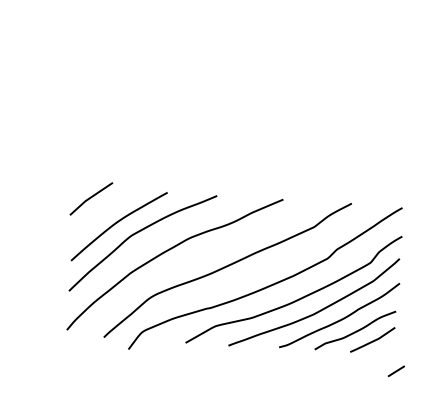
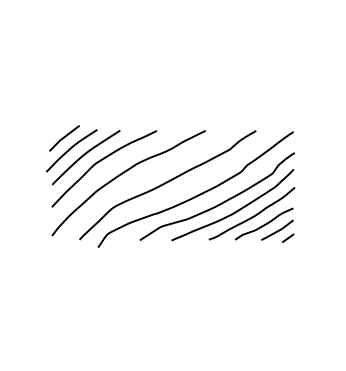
curve: (99, 214) -> (71, 149), added
line: (396, 370) -> (288, 237), moved

